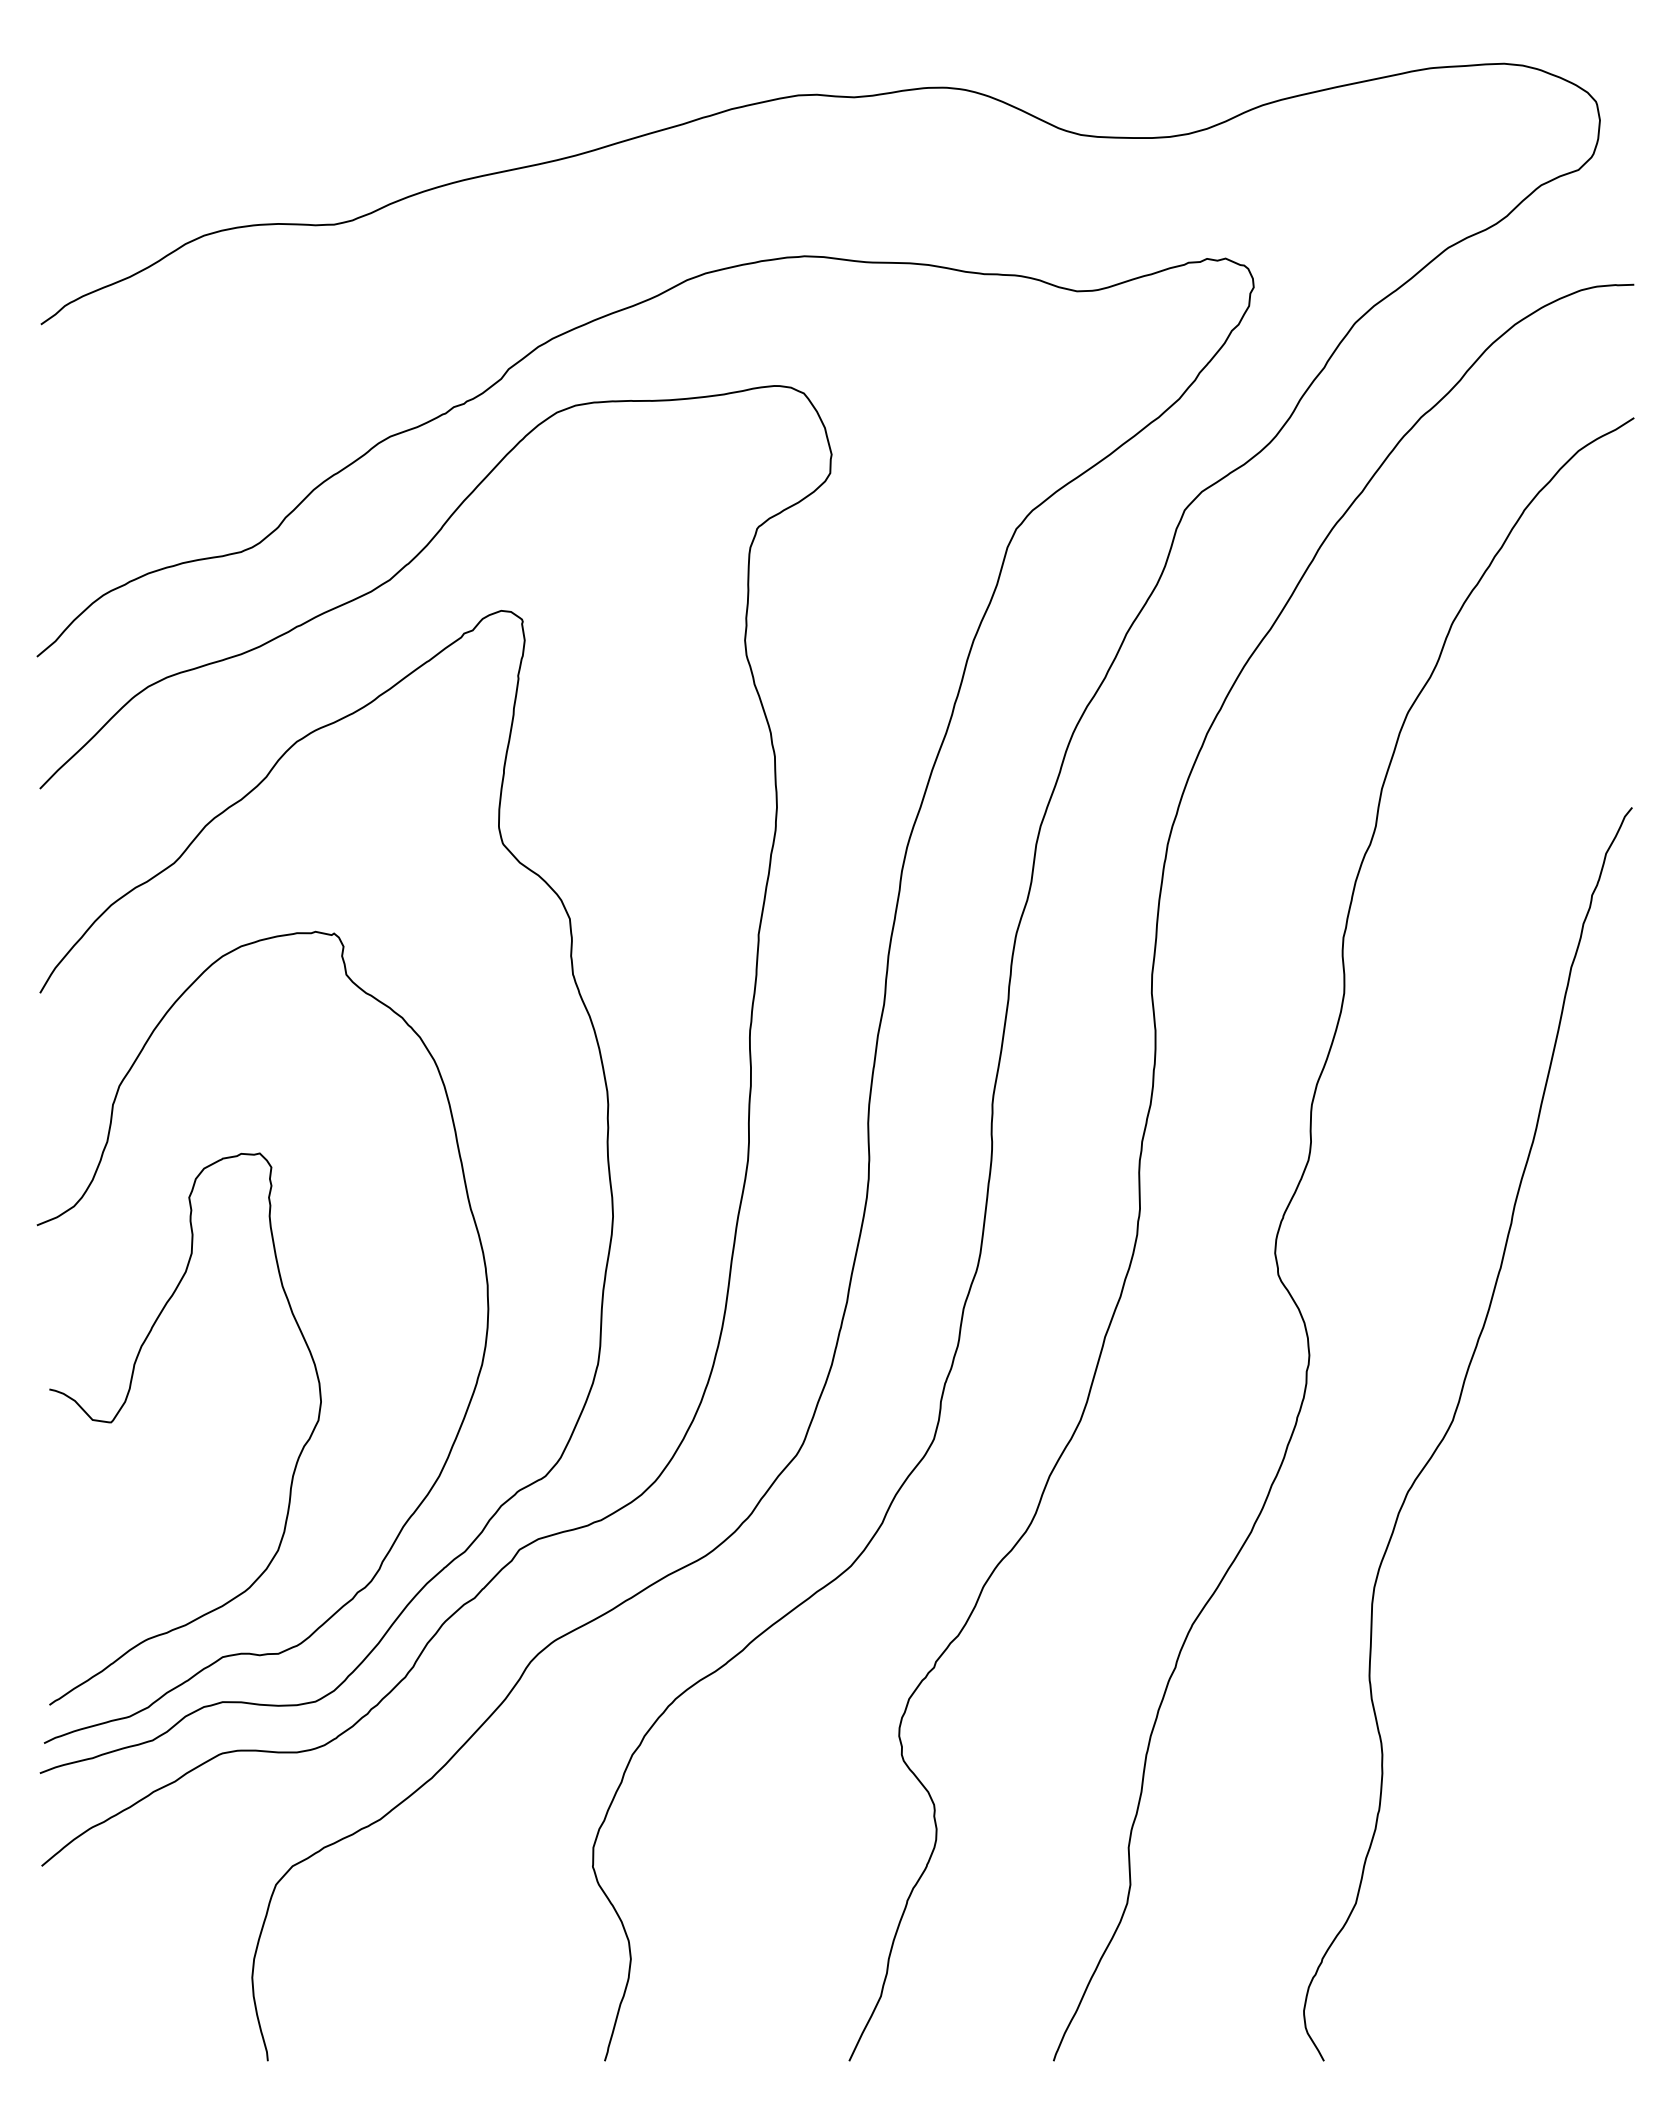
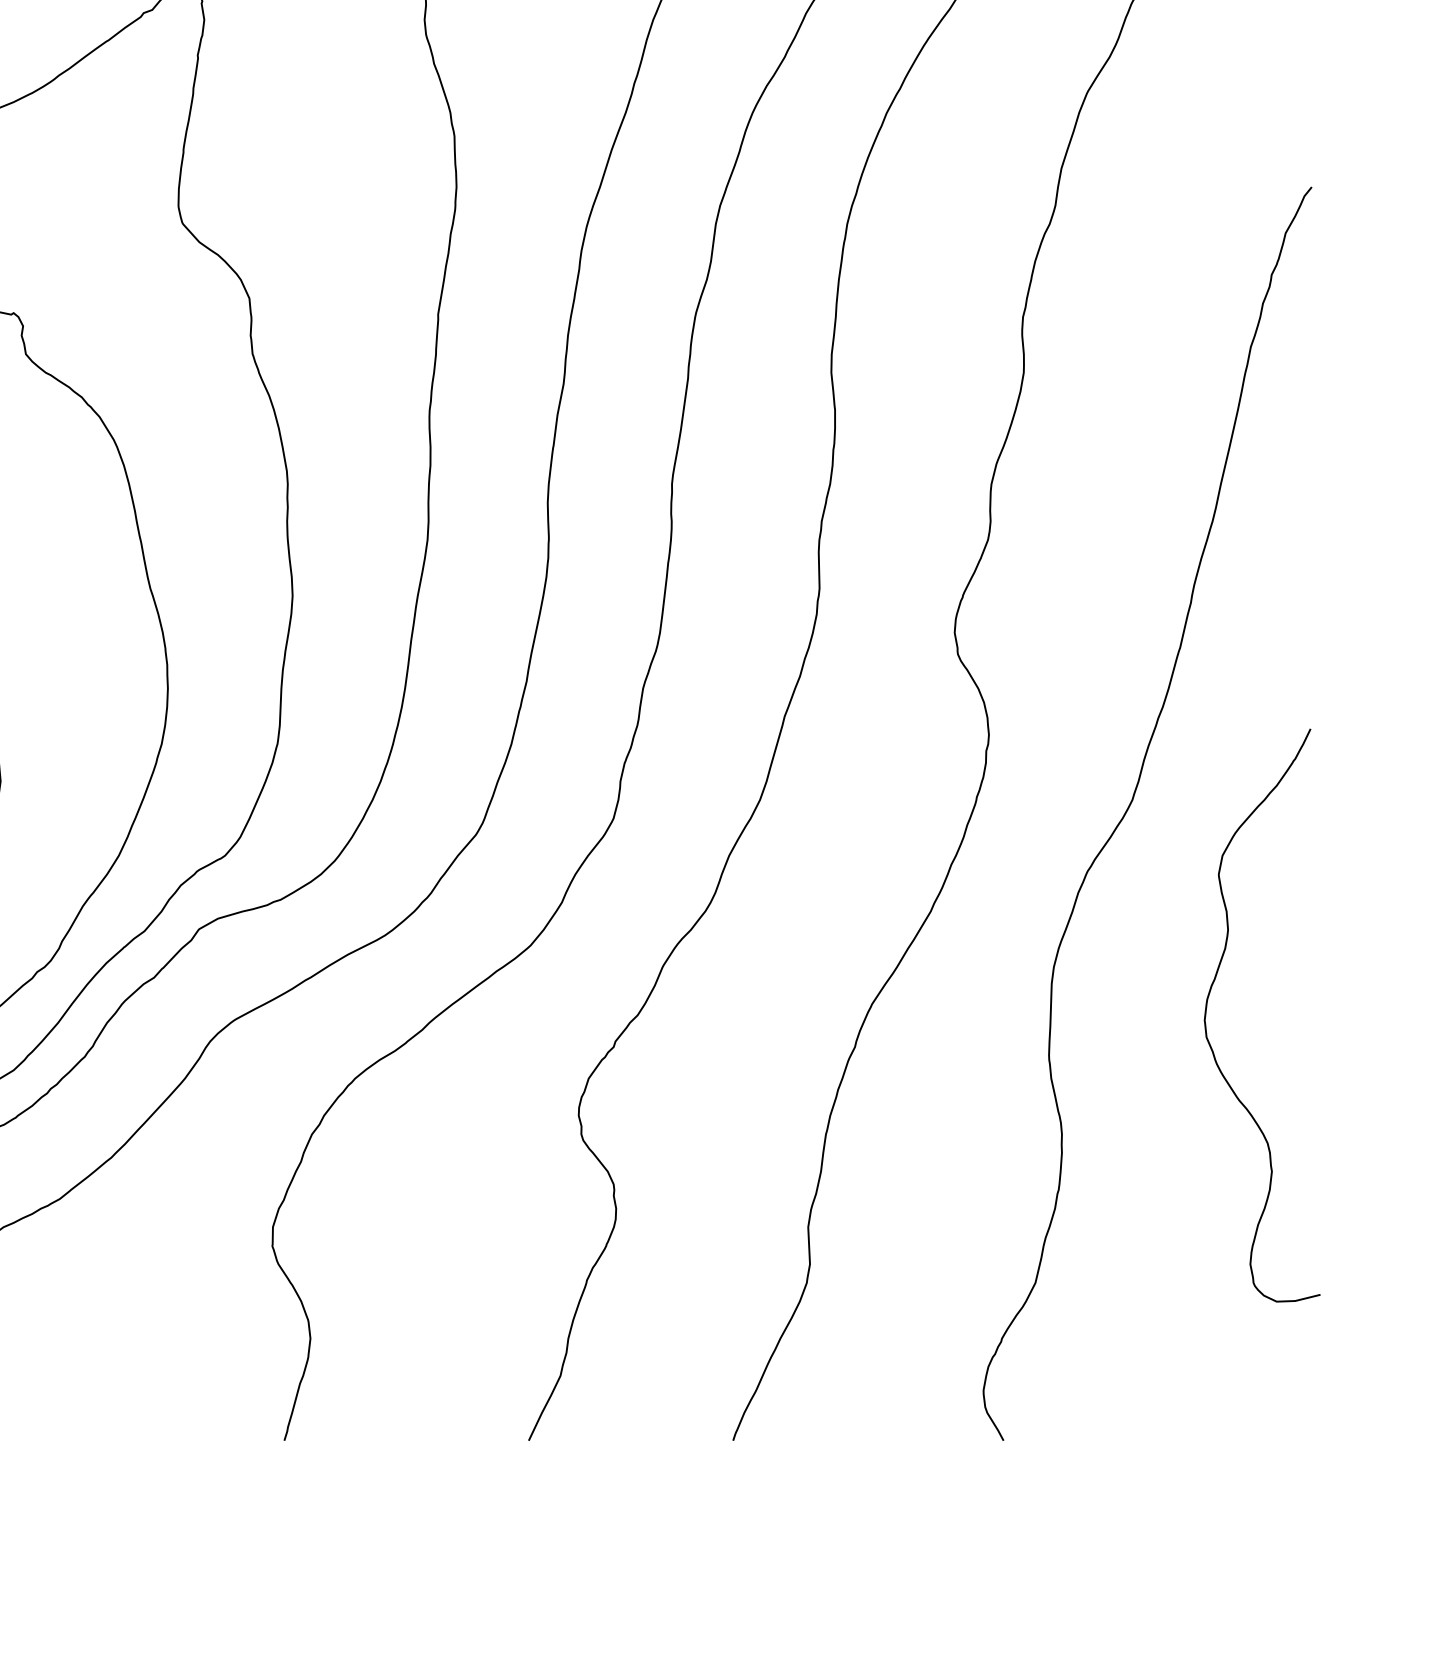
curve: (1527, 1631) -> (1207, 1011), added

